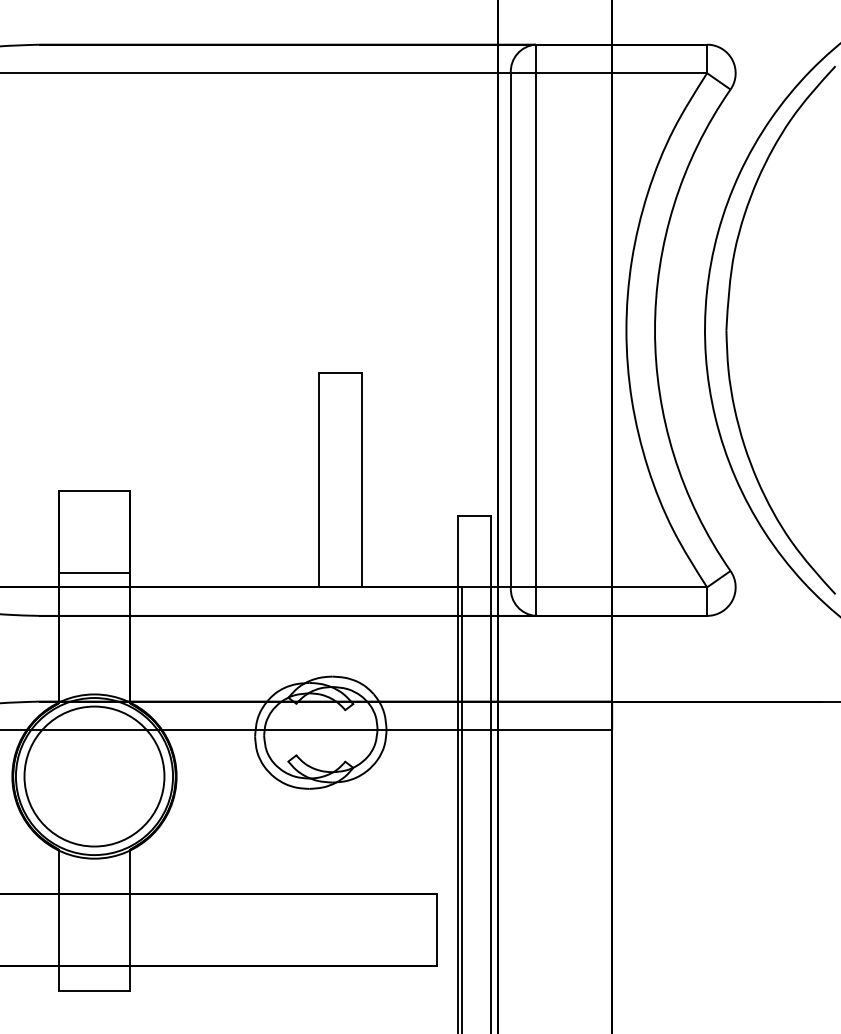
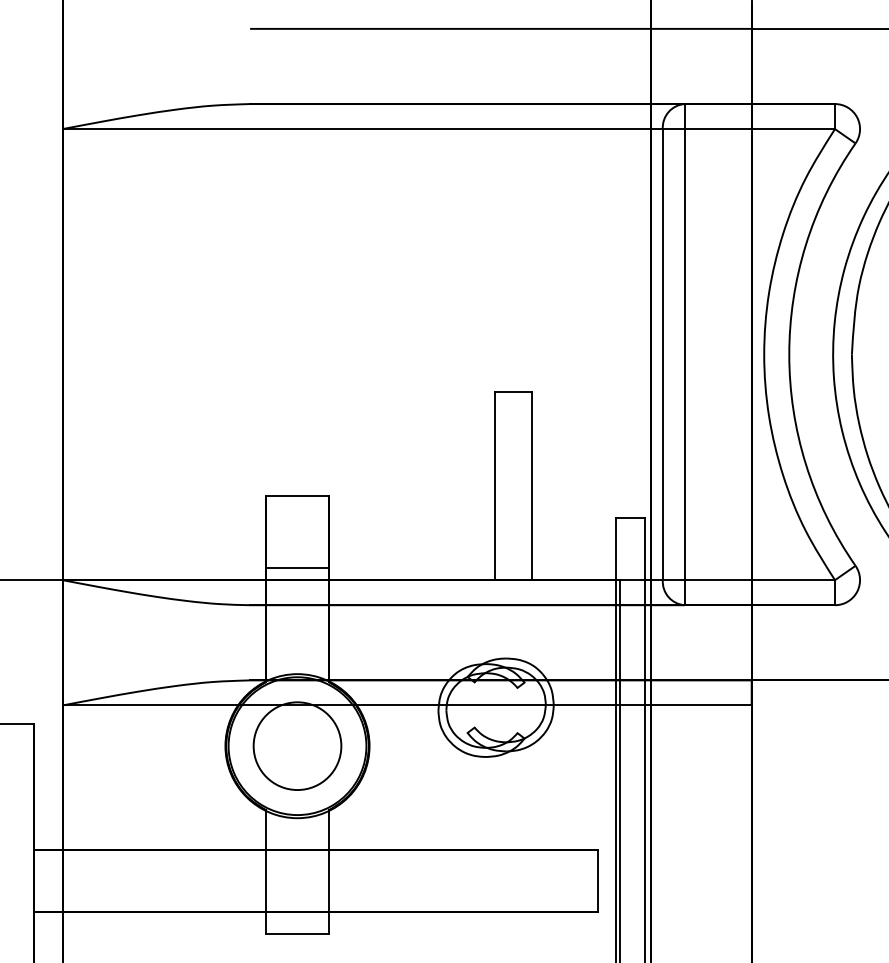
circle: (94, 776) -> (297, 746), size x0.71

